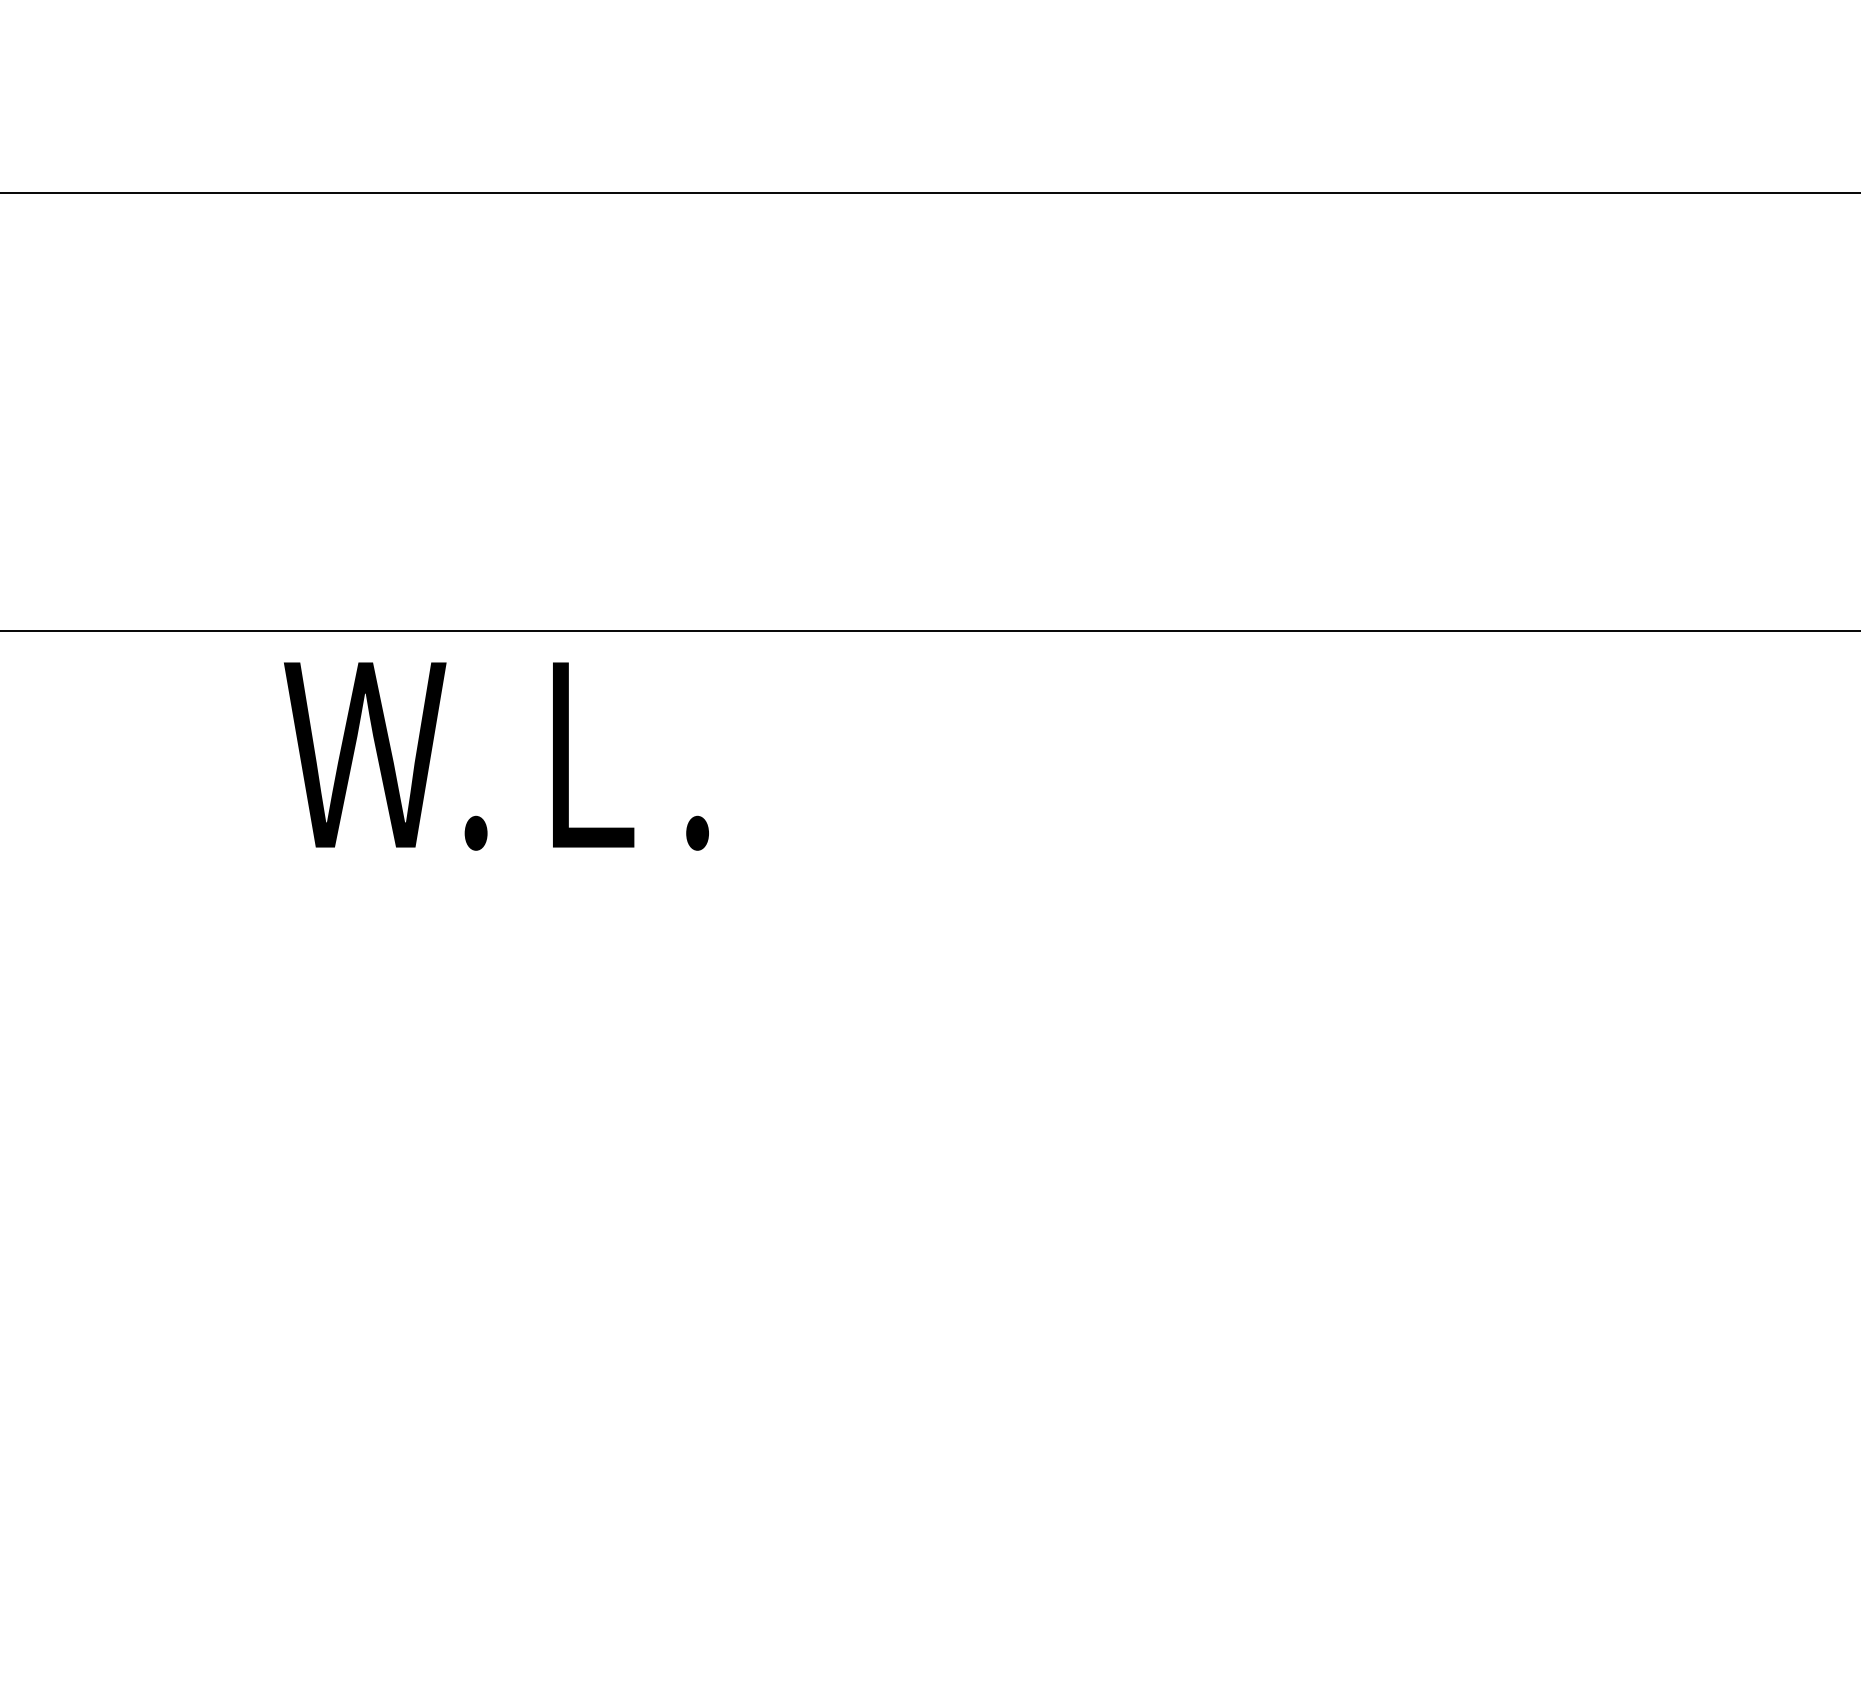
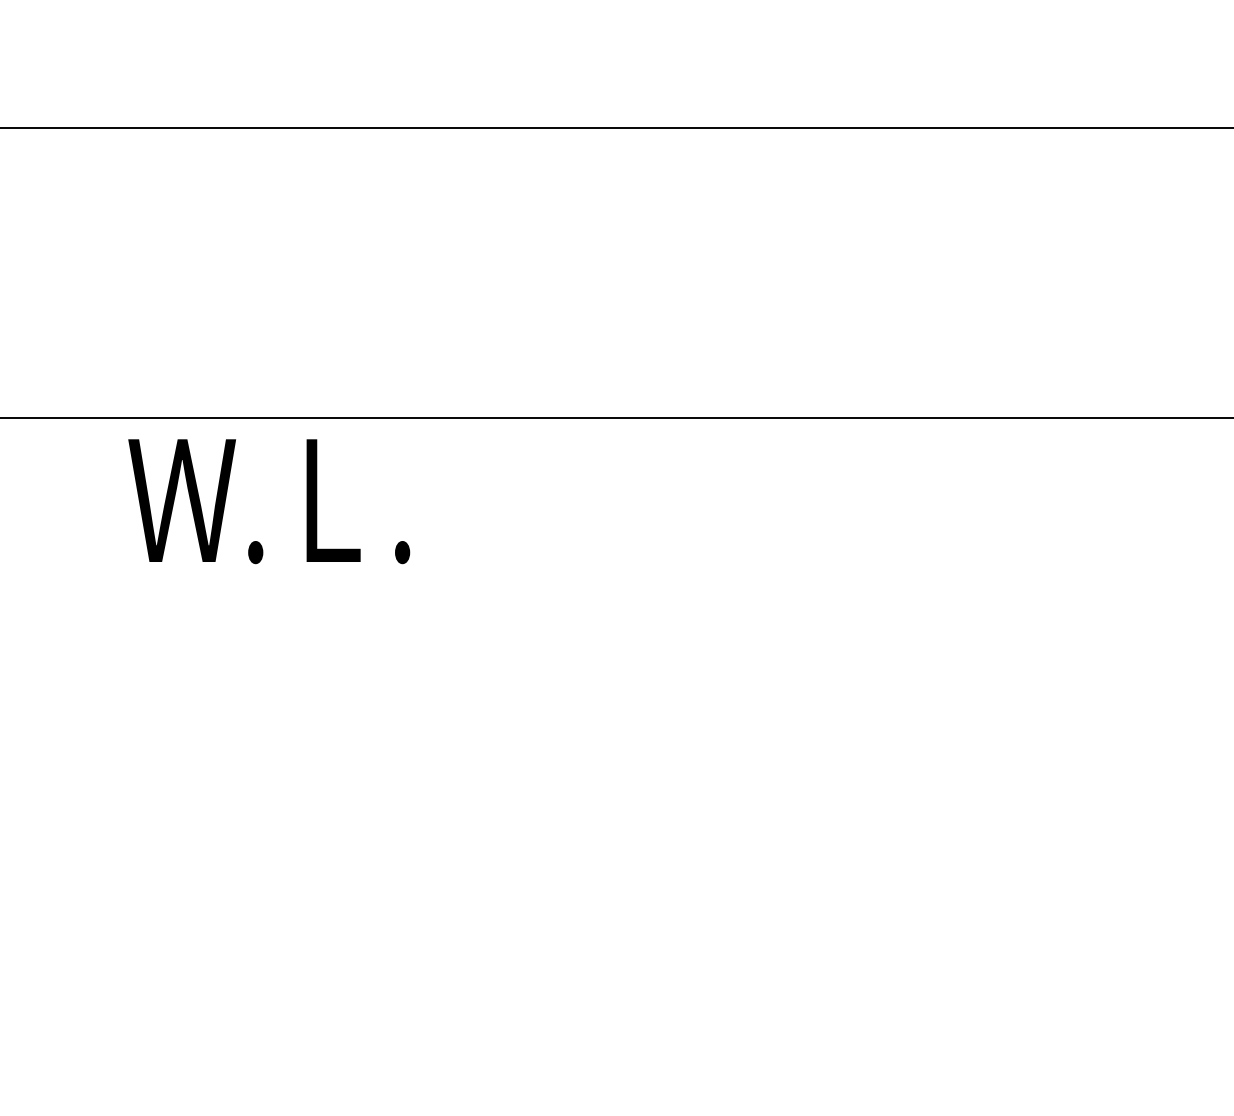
text: (496, 756) -> (269, 501), moved

